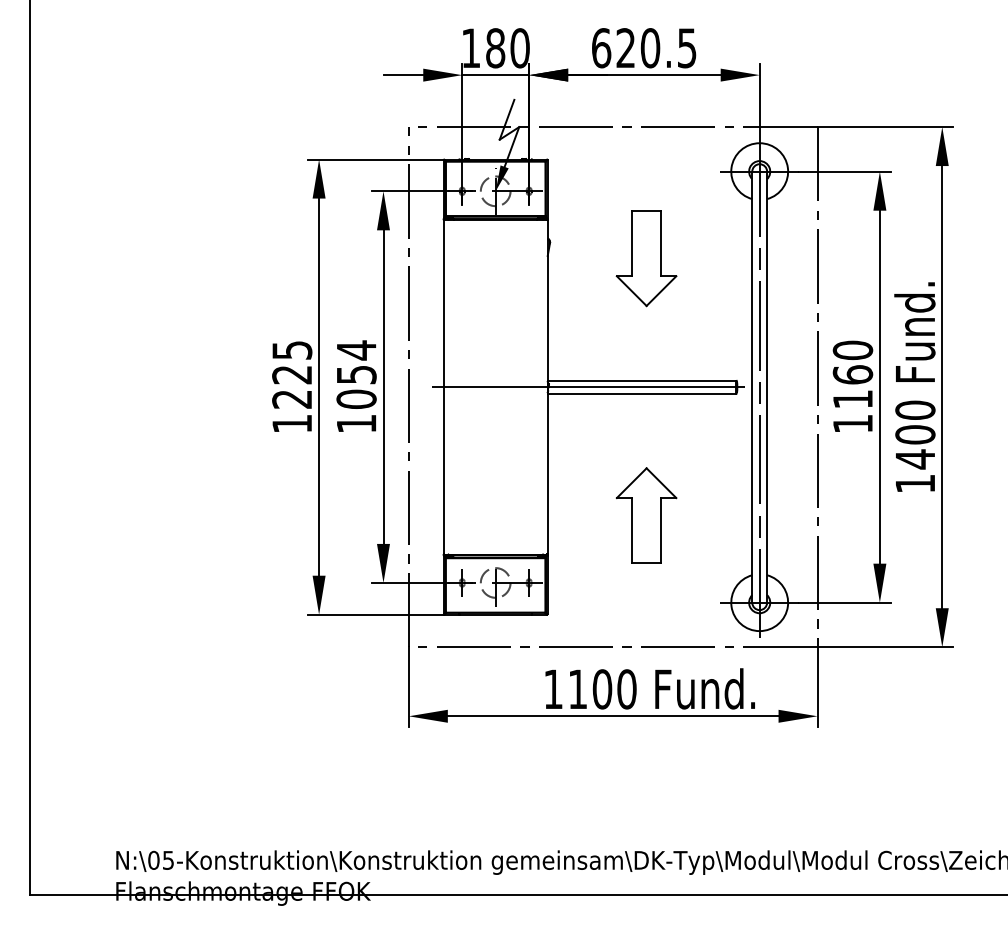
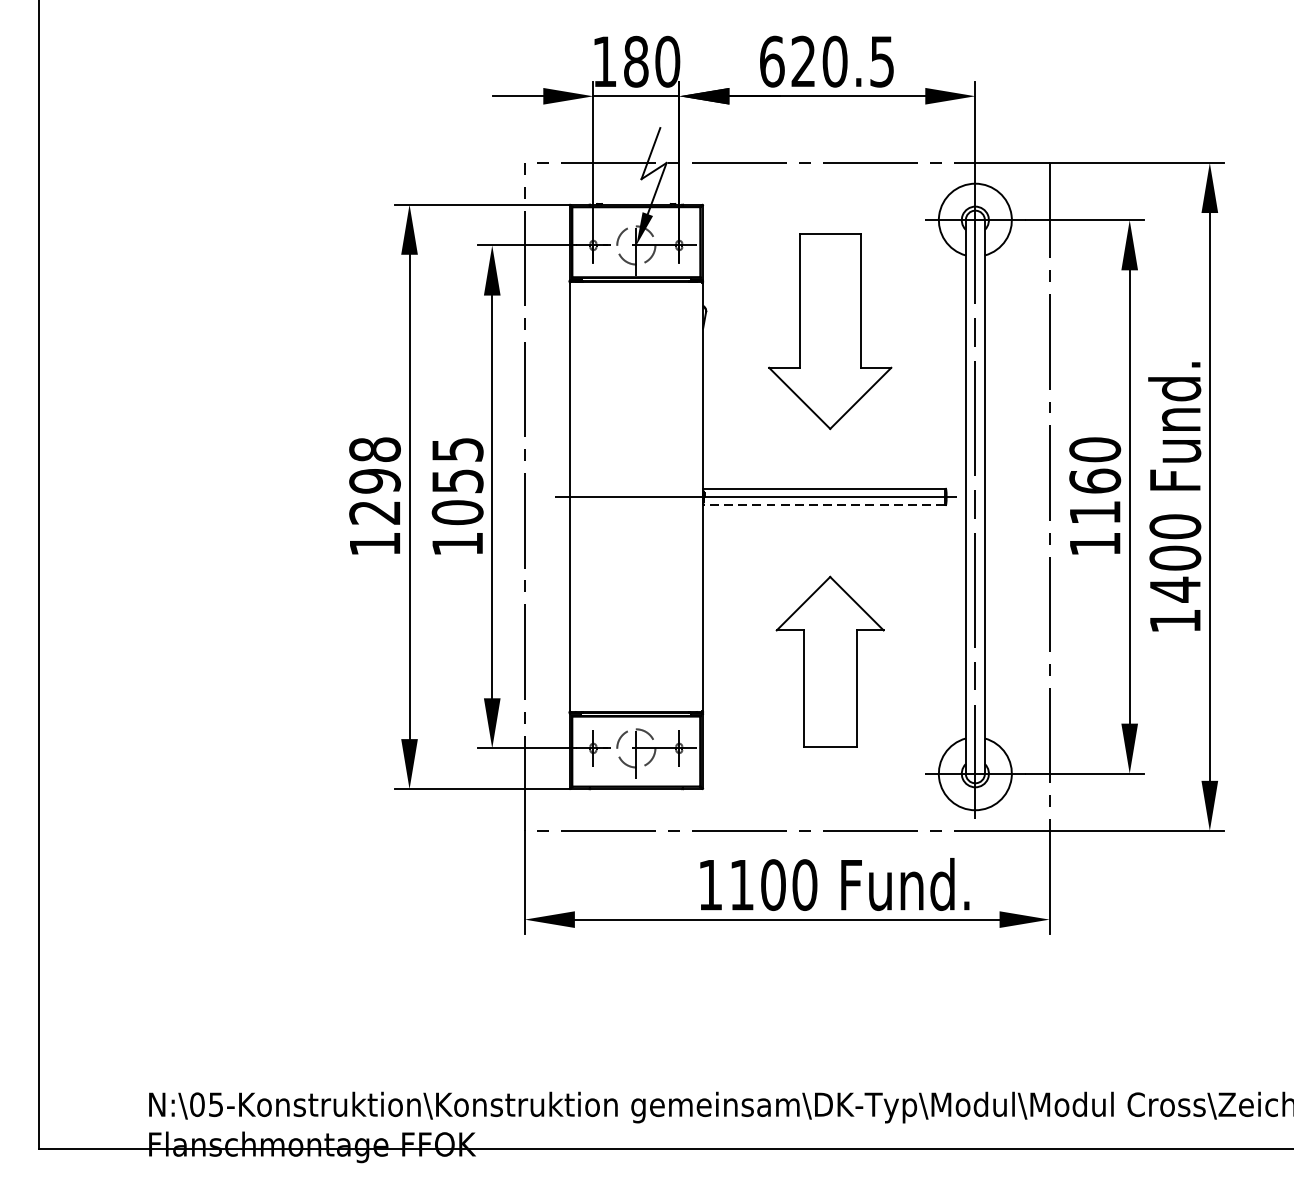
part: (646, 258) -> (829, 331), size x1.6
text: (356, 350) -> (457, 449), 1054 -> 1055
text: (292, 362) -> (375, 465), 1225 -> 1298
line: (641, 393) -> (823, 505), solid -> dashed
part: (646, 515) -> (829, 661), size x1.4

